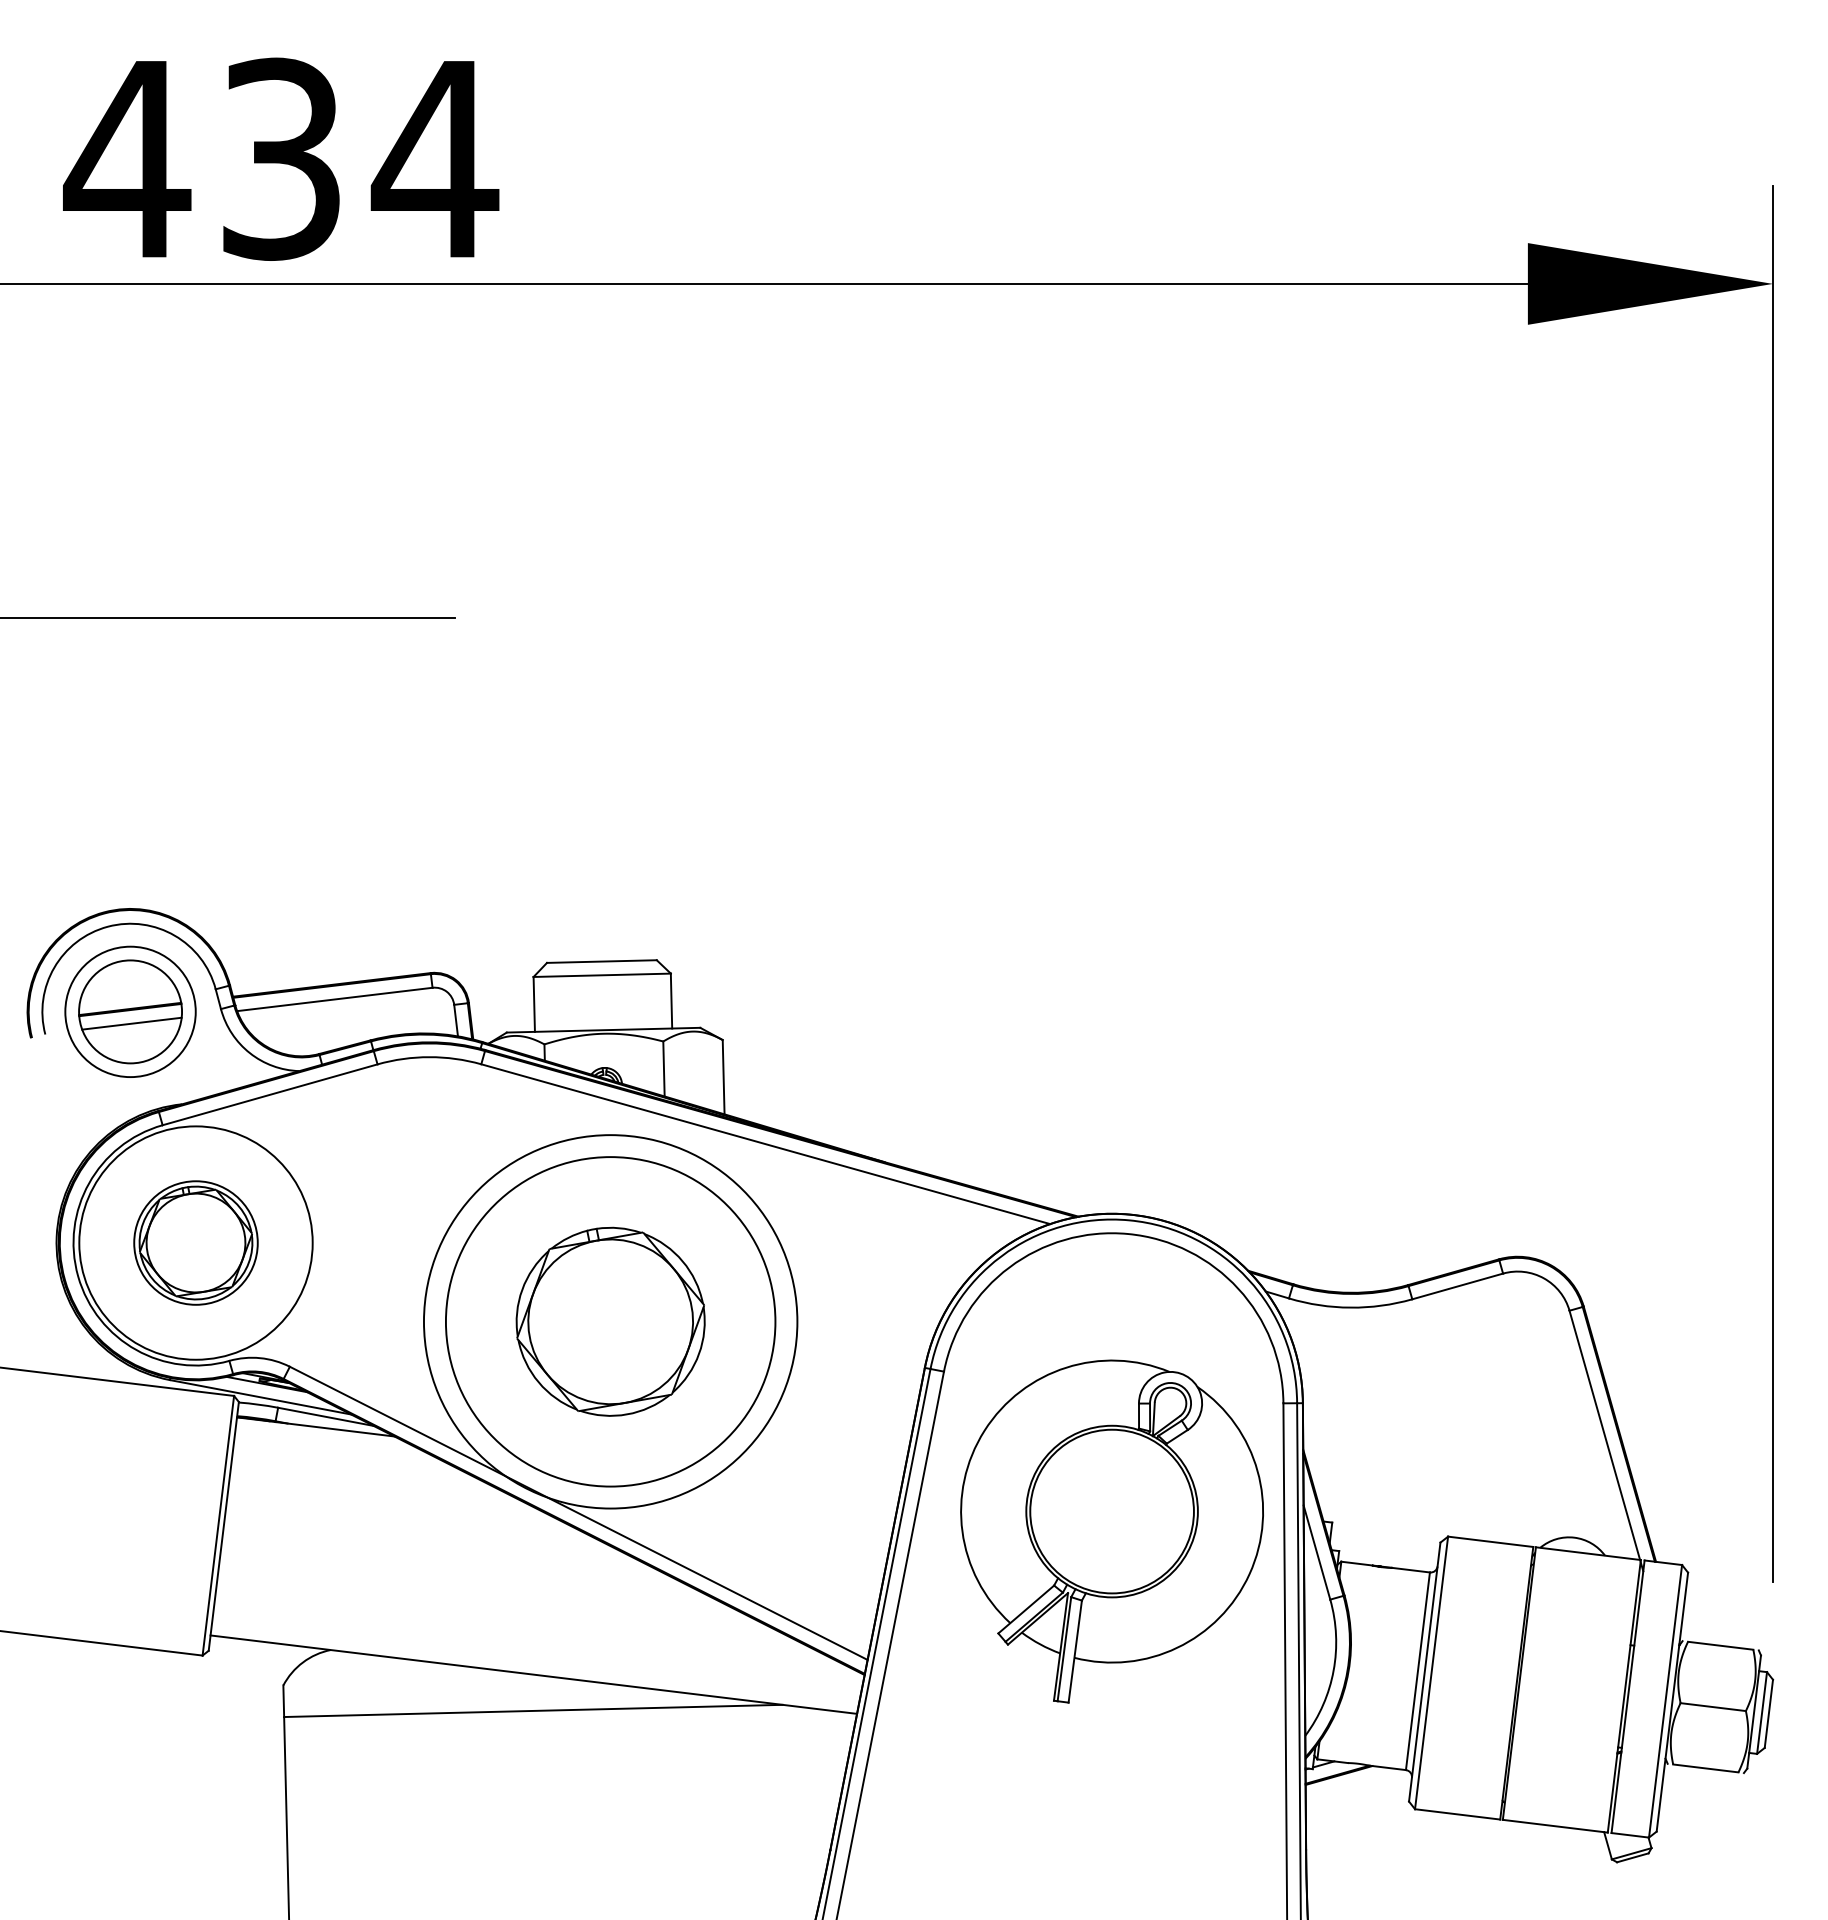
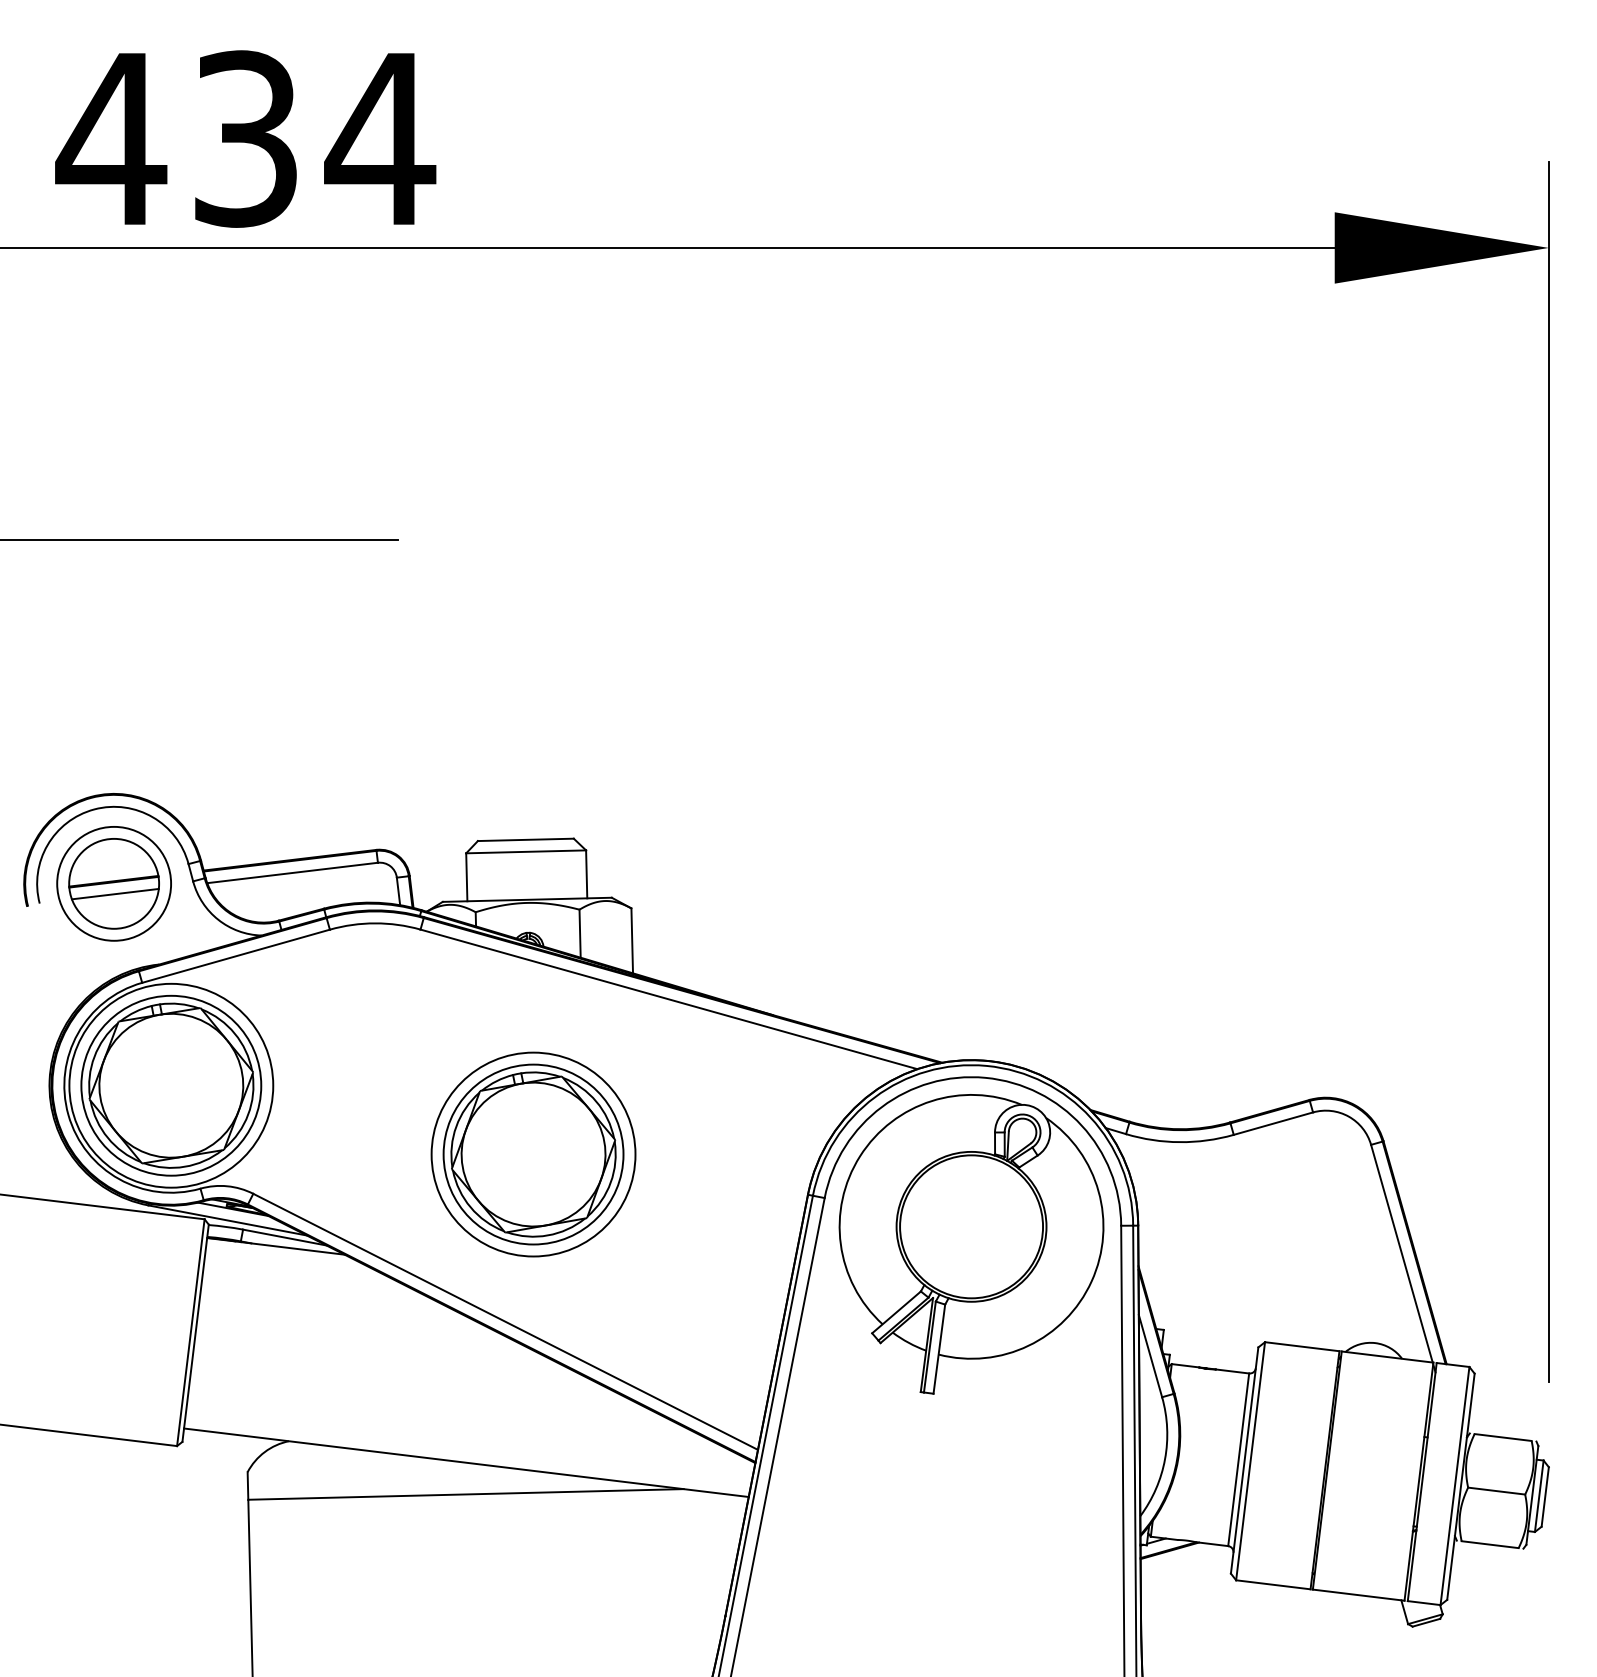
part: (195, 1242) -> (170, 1085), size x1.67
circle: (610, 1321) -> (533, 1154), size x0.62
circle: (610, 1321) -> (533, 1154), size x0.62
part: (1111, 1531) -> (971, 1244), moved

